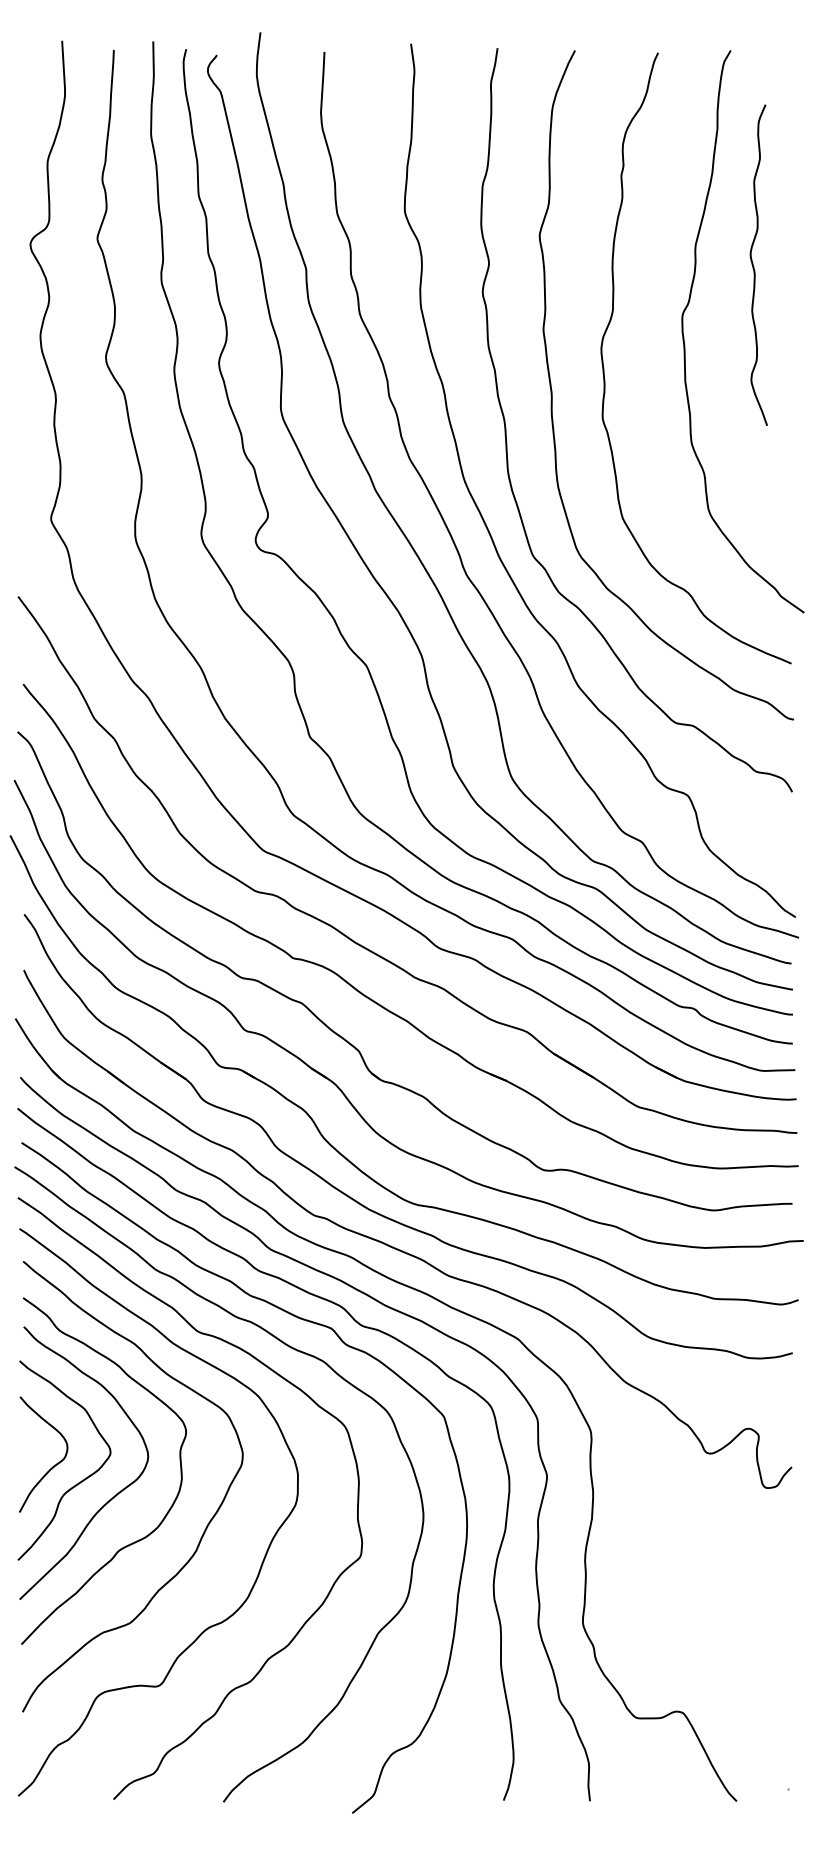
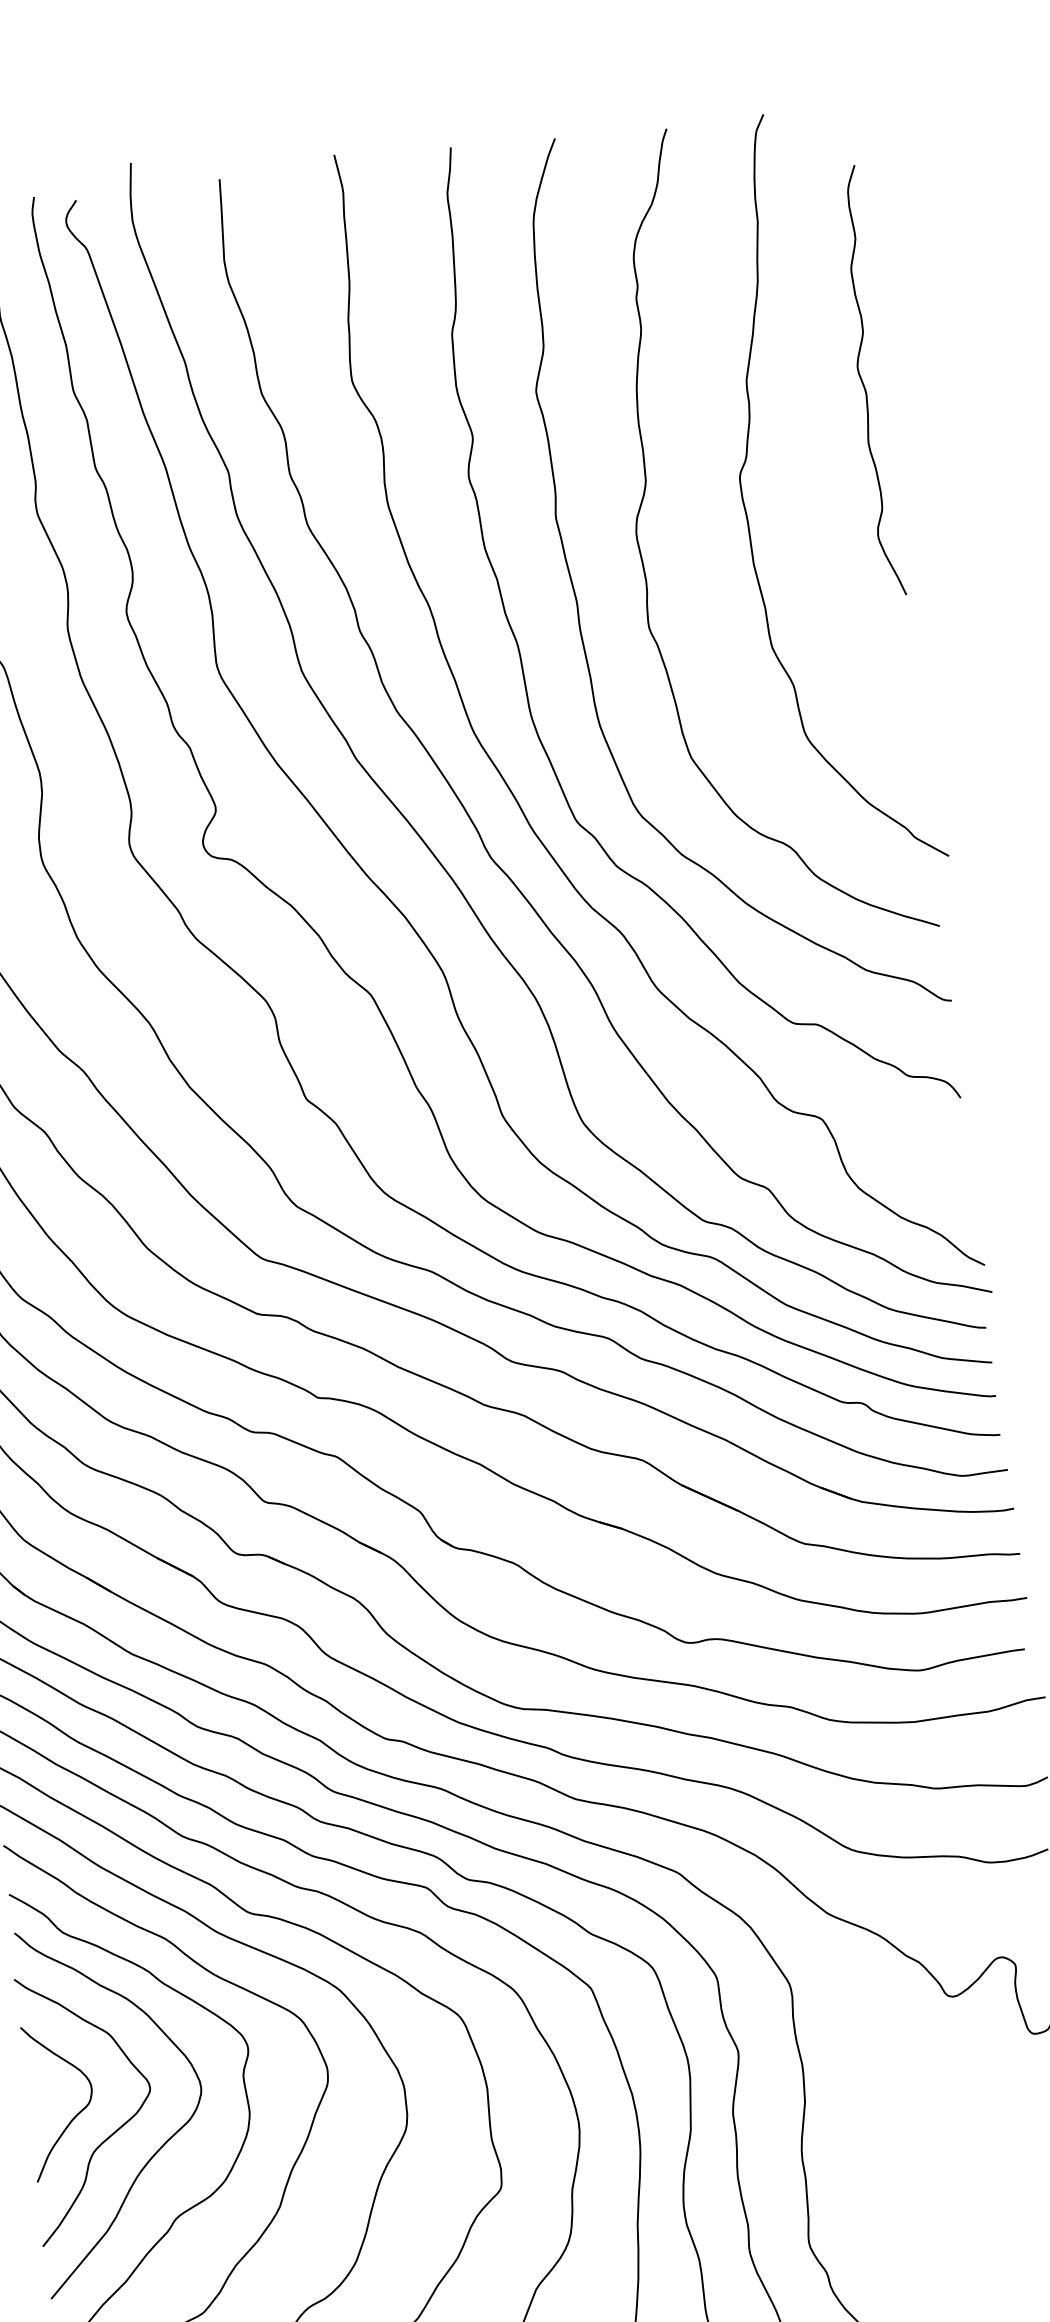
curve: (754, 266) -> (864, 383), moved

